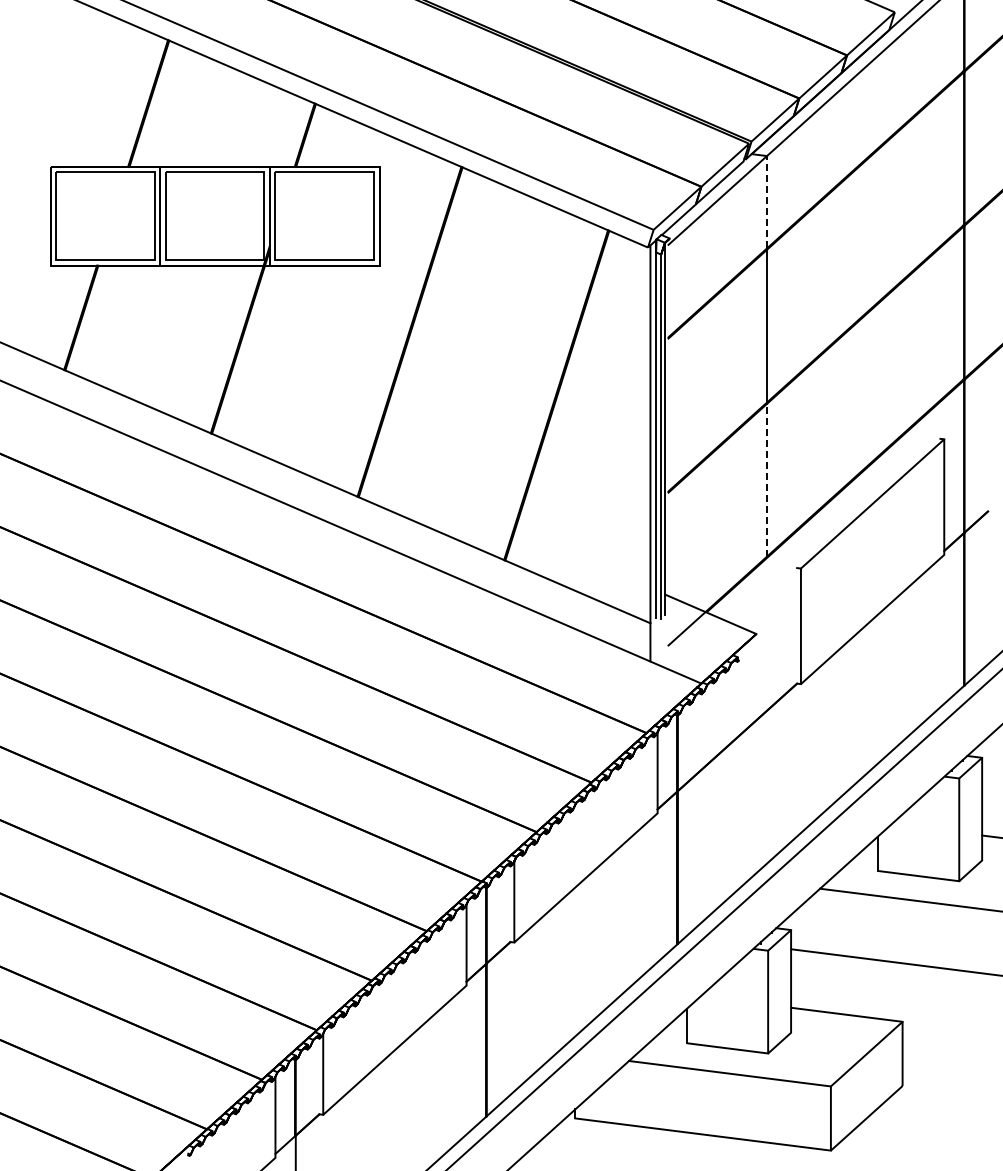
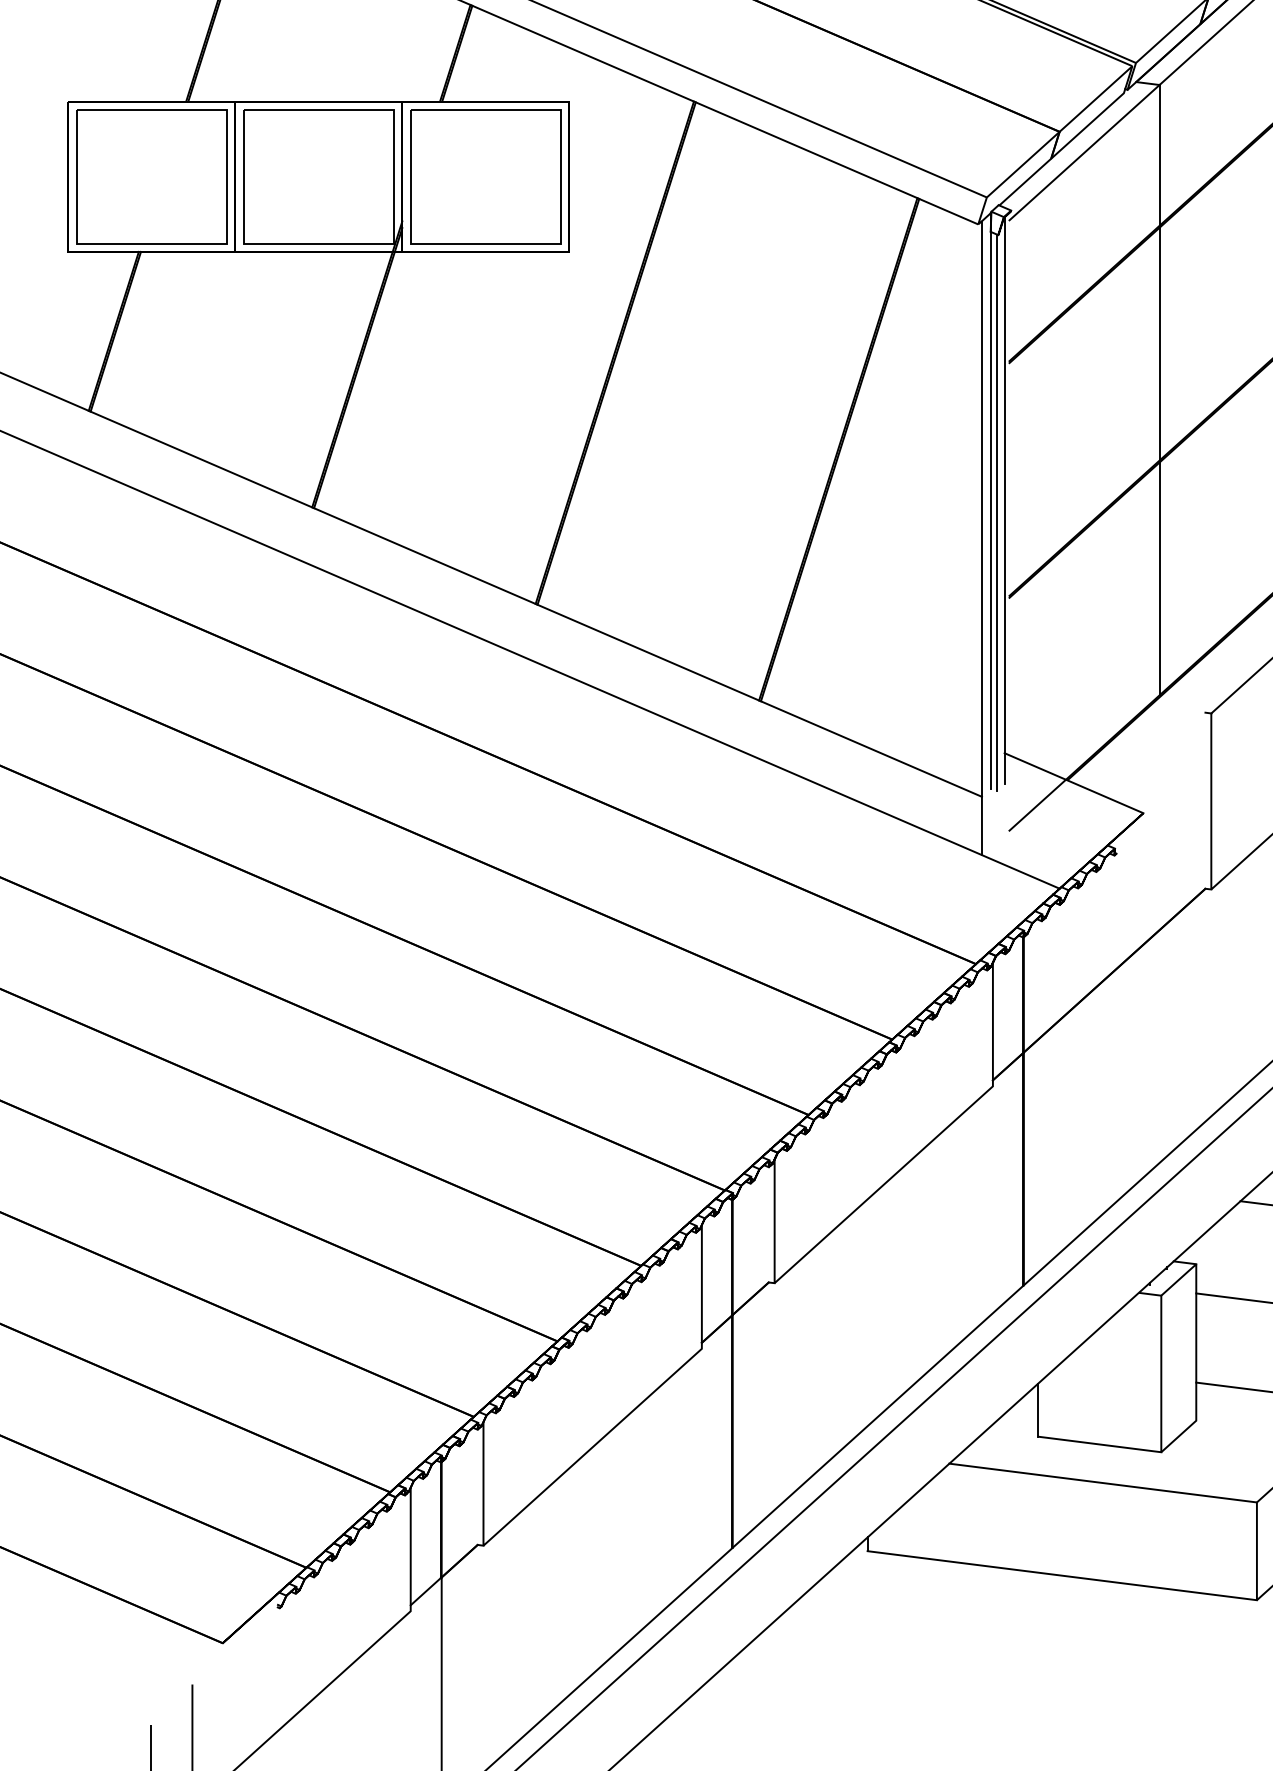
line: (767, 201) -> (1160, 154), dashed -> solid
line: (767, 479) -> (1160, 577), dashed -> solid

